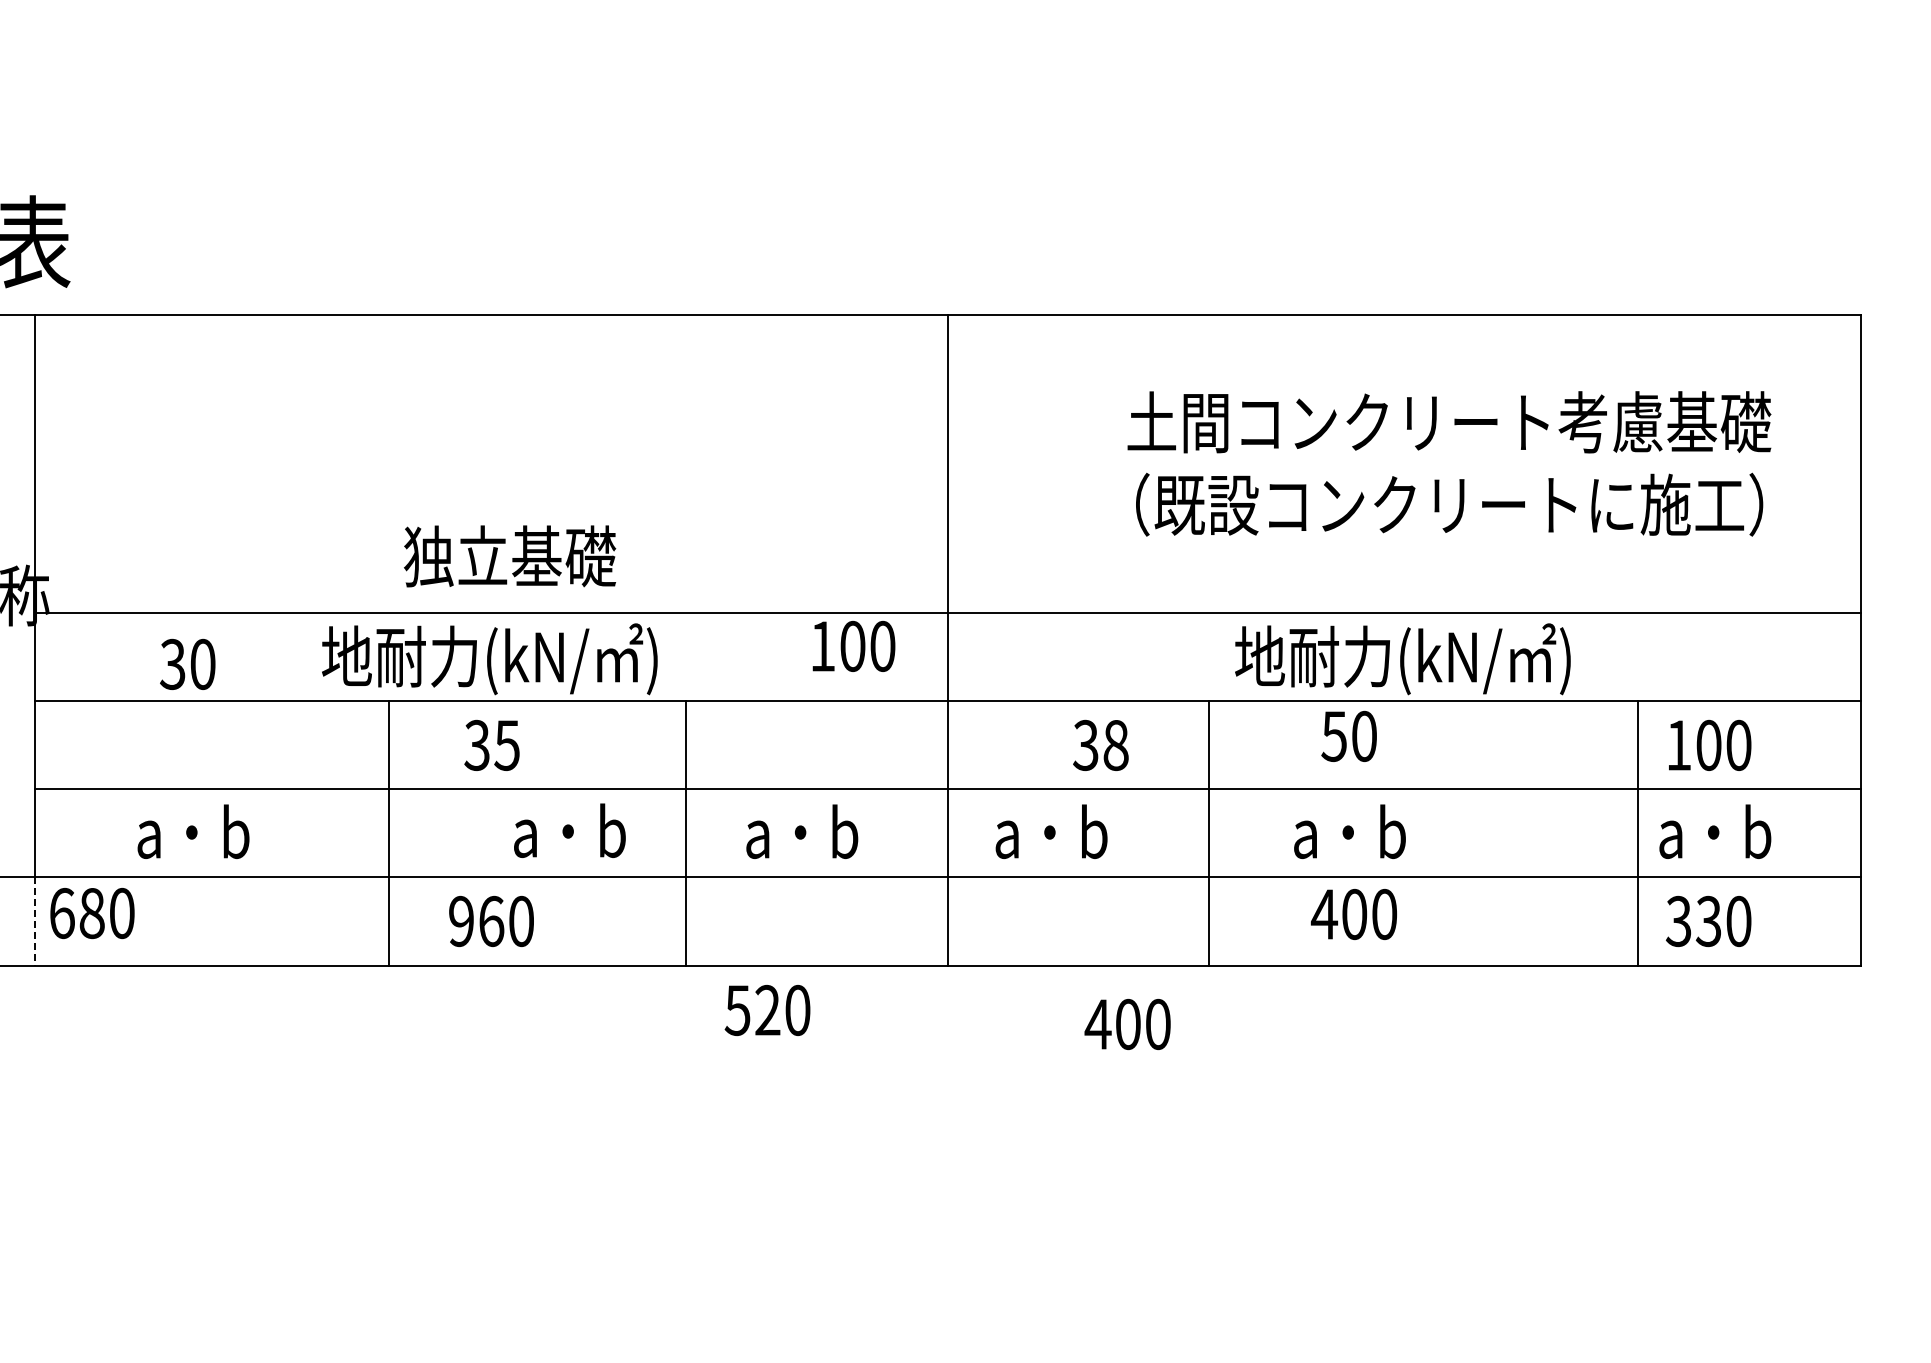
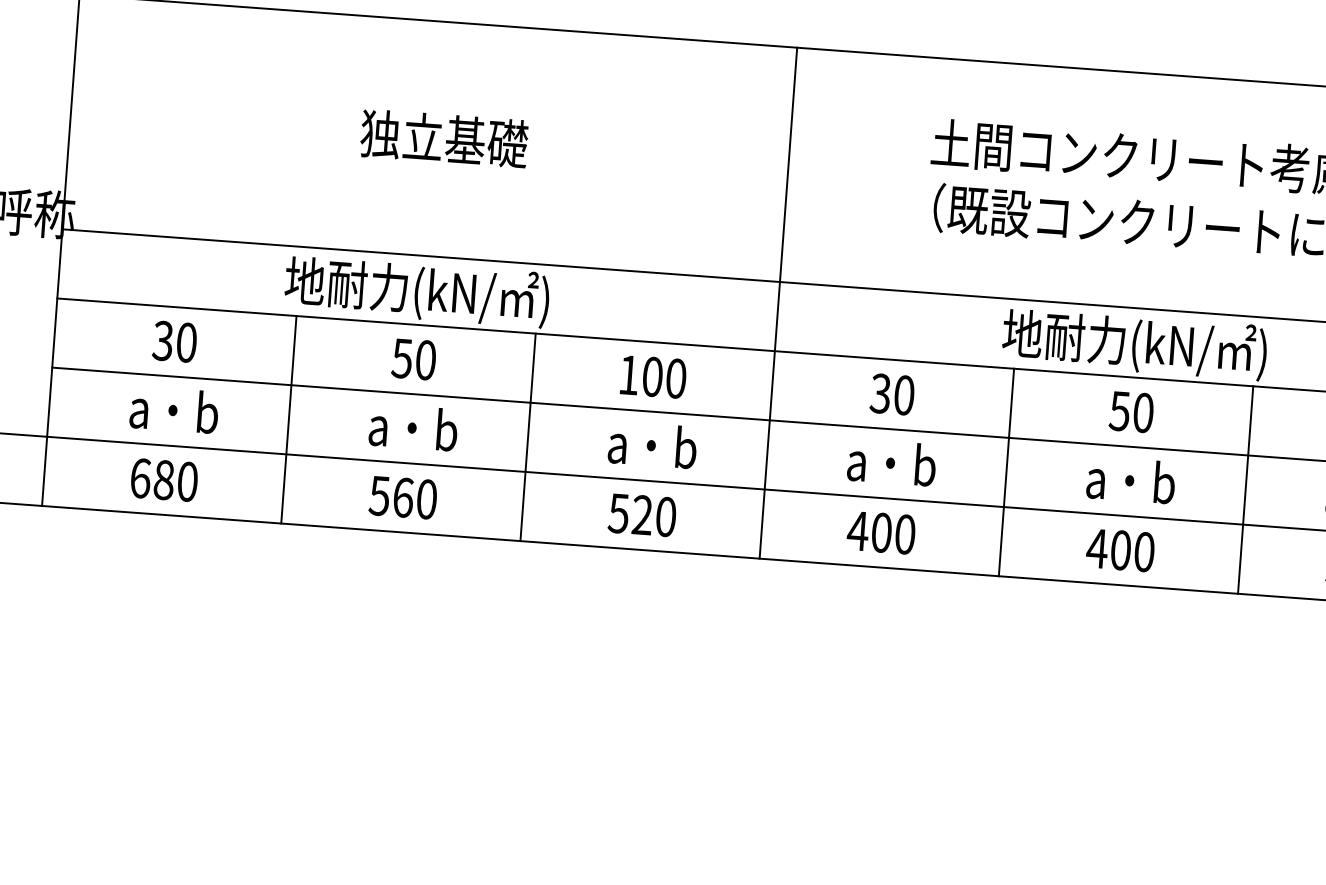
text: (510, 556) -> (444, 138), moved
text: (853, 645) -> (653, 376), moved
text: (187, 663) -> (174, 341), moved
text: (1348, 735) -> (1131, 411), moved
text: (491, 744) -> (413, 358), 35 -> 50
text: (1115, 744) -> (903, 394), 38 -> 30
text: (569, 830) -> (413, 427), moved
text: (1051, 831) -> (891, 462), moved
text: (1349, 831) -> (1130, 480), moved
line: (389, 833) -> (288, 419), moved
line: (685, 833) -> (527, 437), moved
line: (1208, 833) -> (1006, 472), moved
line: (1637, 833) -> (1245, 490), moved
text: (92, 913) -> (164, 480), moved
text: (1353, 914) -> (1120, 550), moved
text: (460, 921) -> (378, 495), 960 -> 560
line: (35, 922) -> (44, 472), dashed -> solid
text: (767, 1010) -> (642, 515), moved
text: (1127, 1024) -> (881, 532), moved

